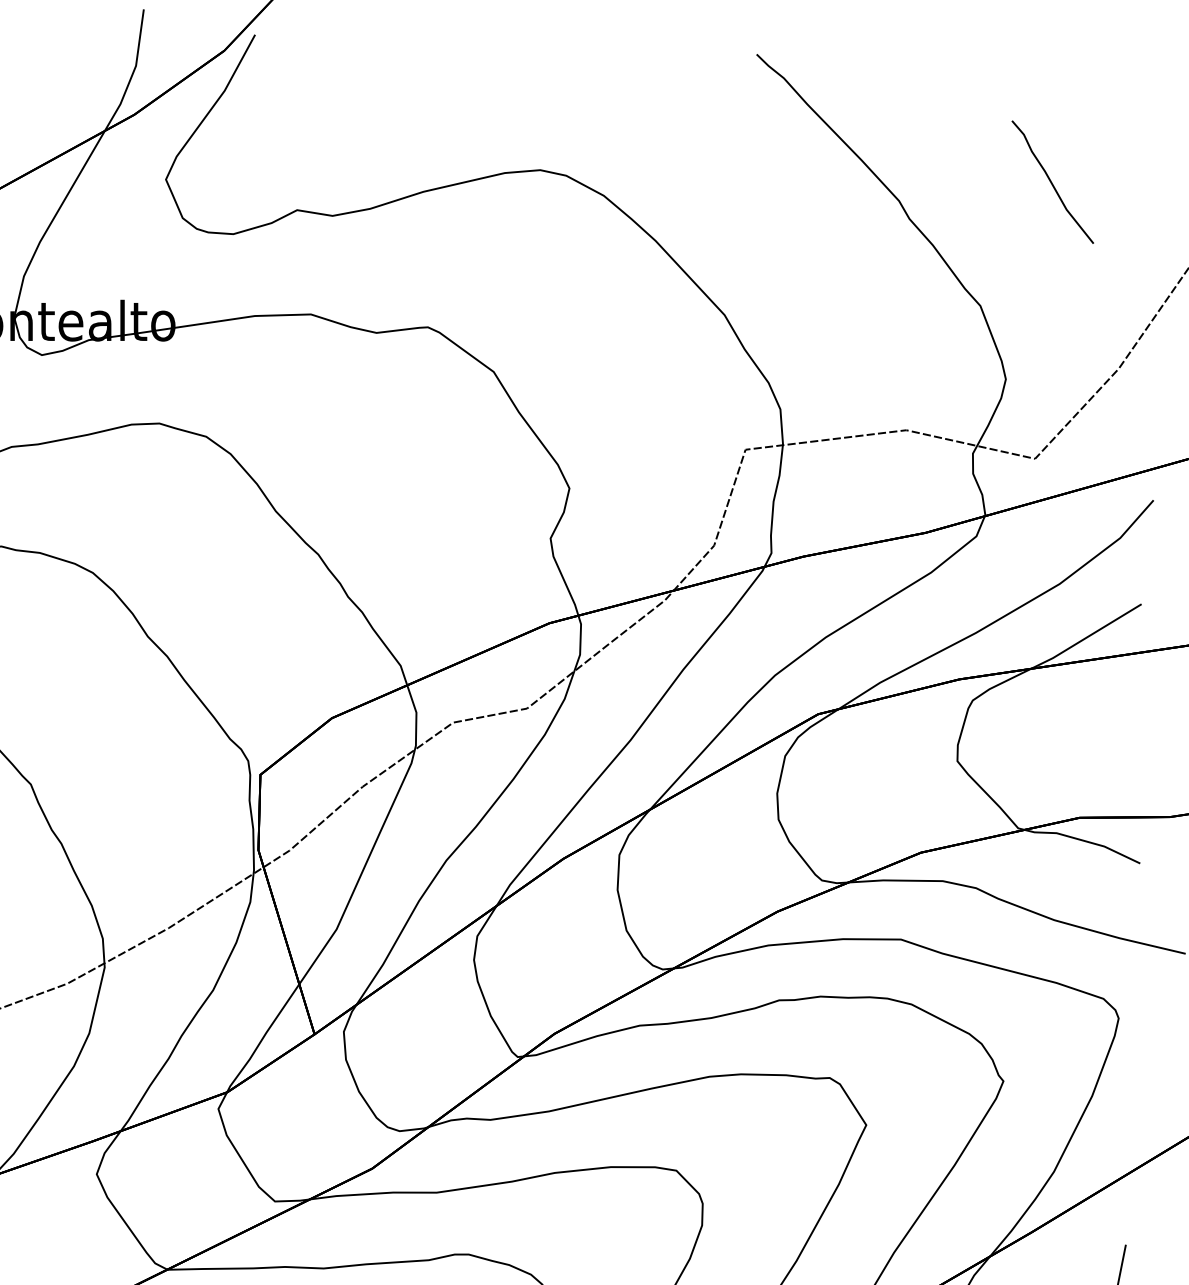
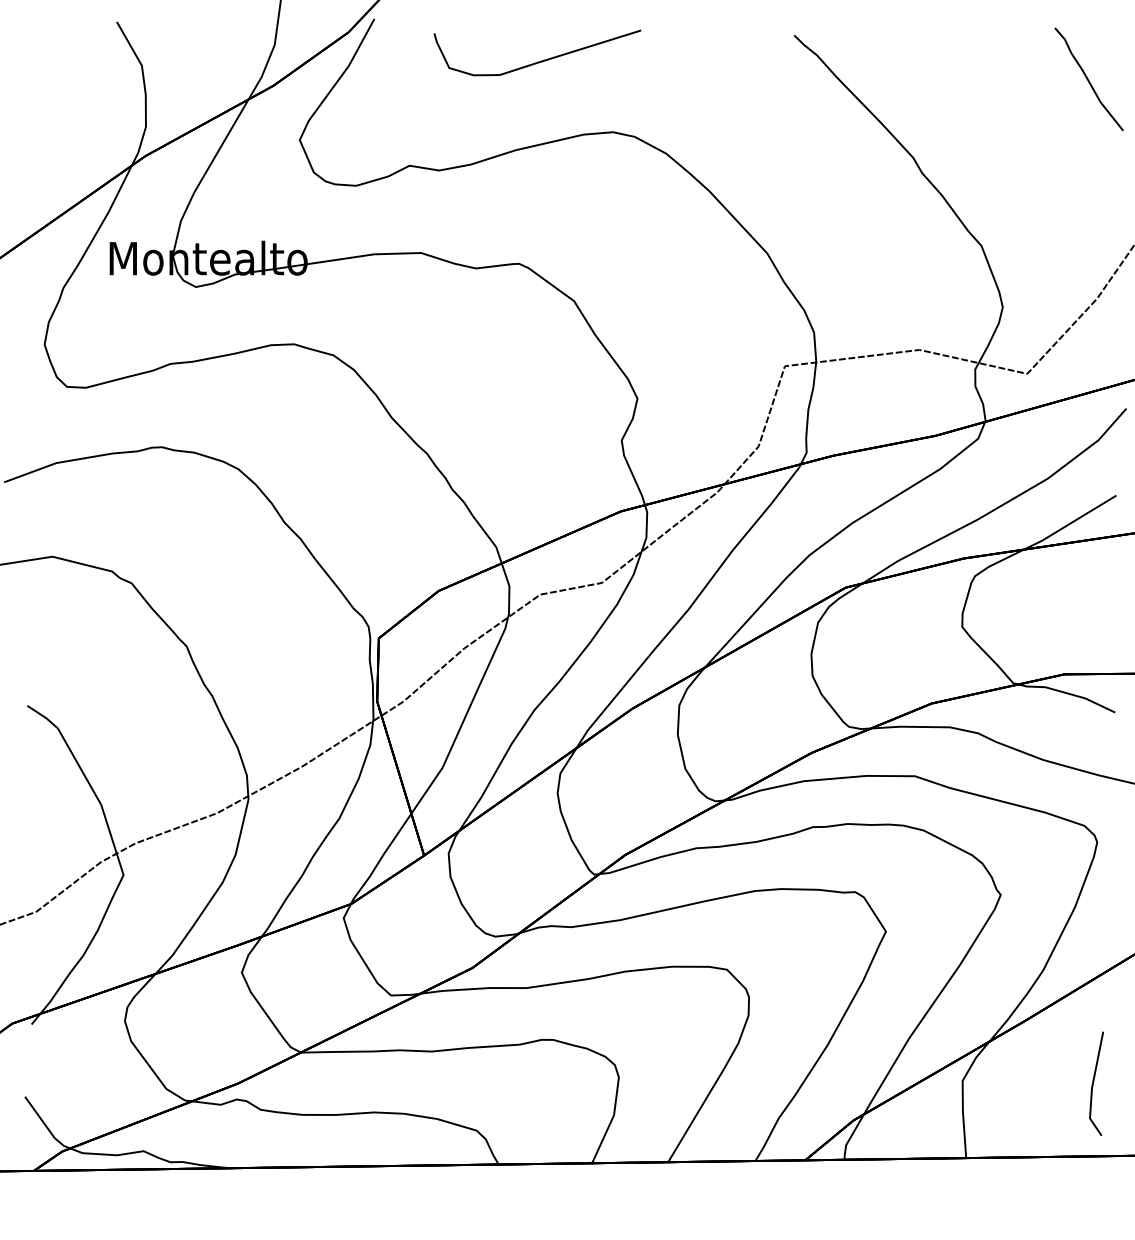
curve: (454, 84) -> (541, 60), added
curve: (1052, 182) -> (1088, 79), moved

